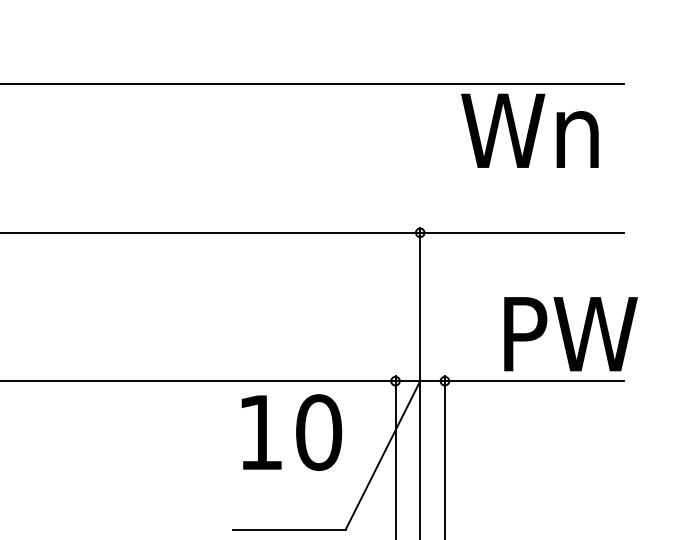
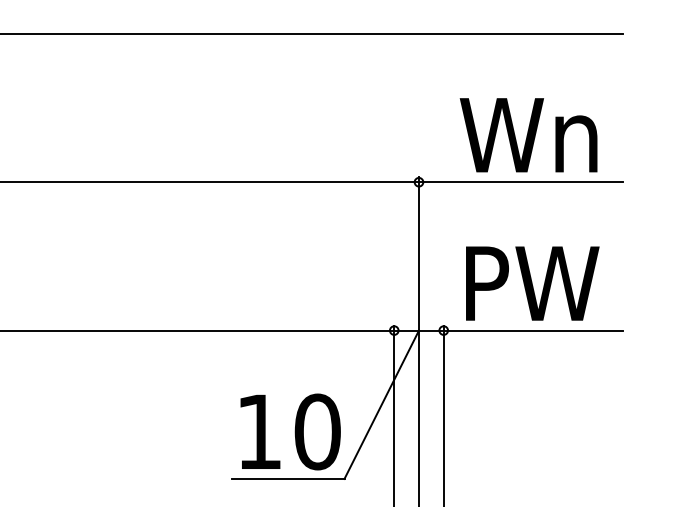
text: (529, 130) -> (528, 134), moved
text: (570, 334) -> (532, 283), moved
text: (291, 432) -> (290, 431), moved

